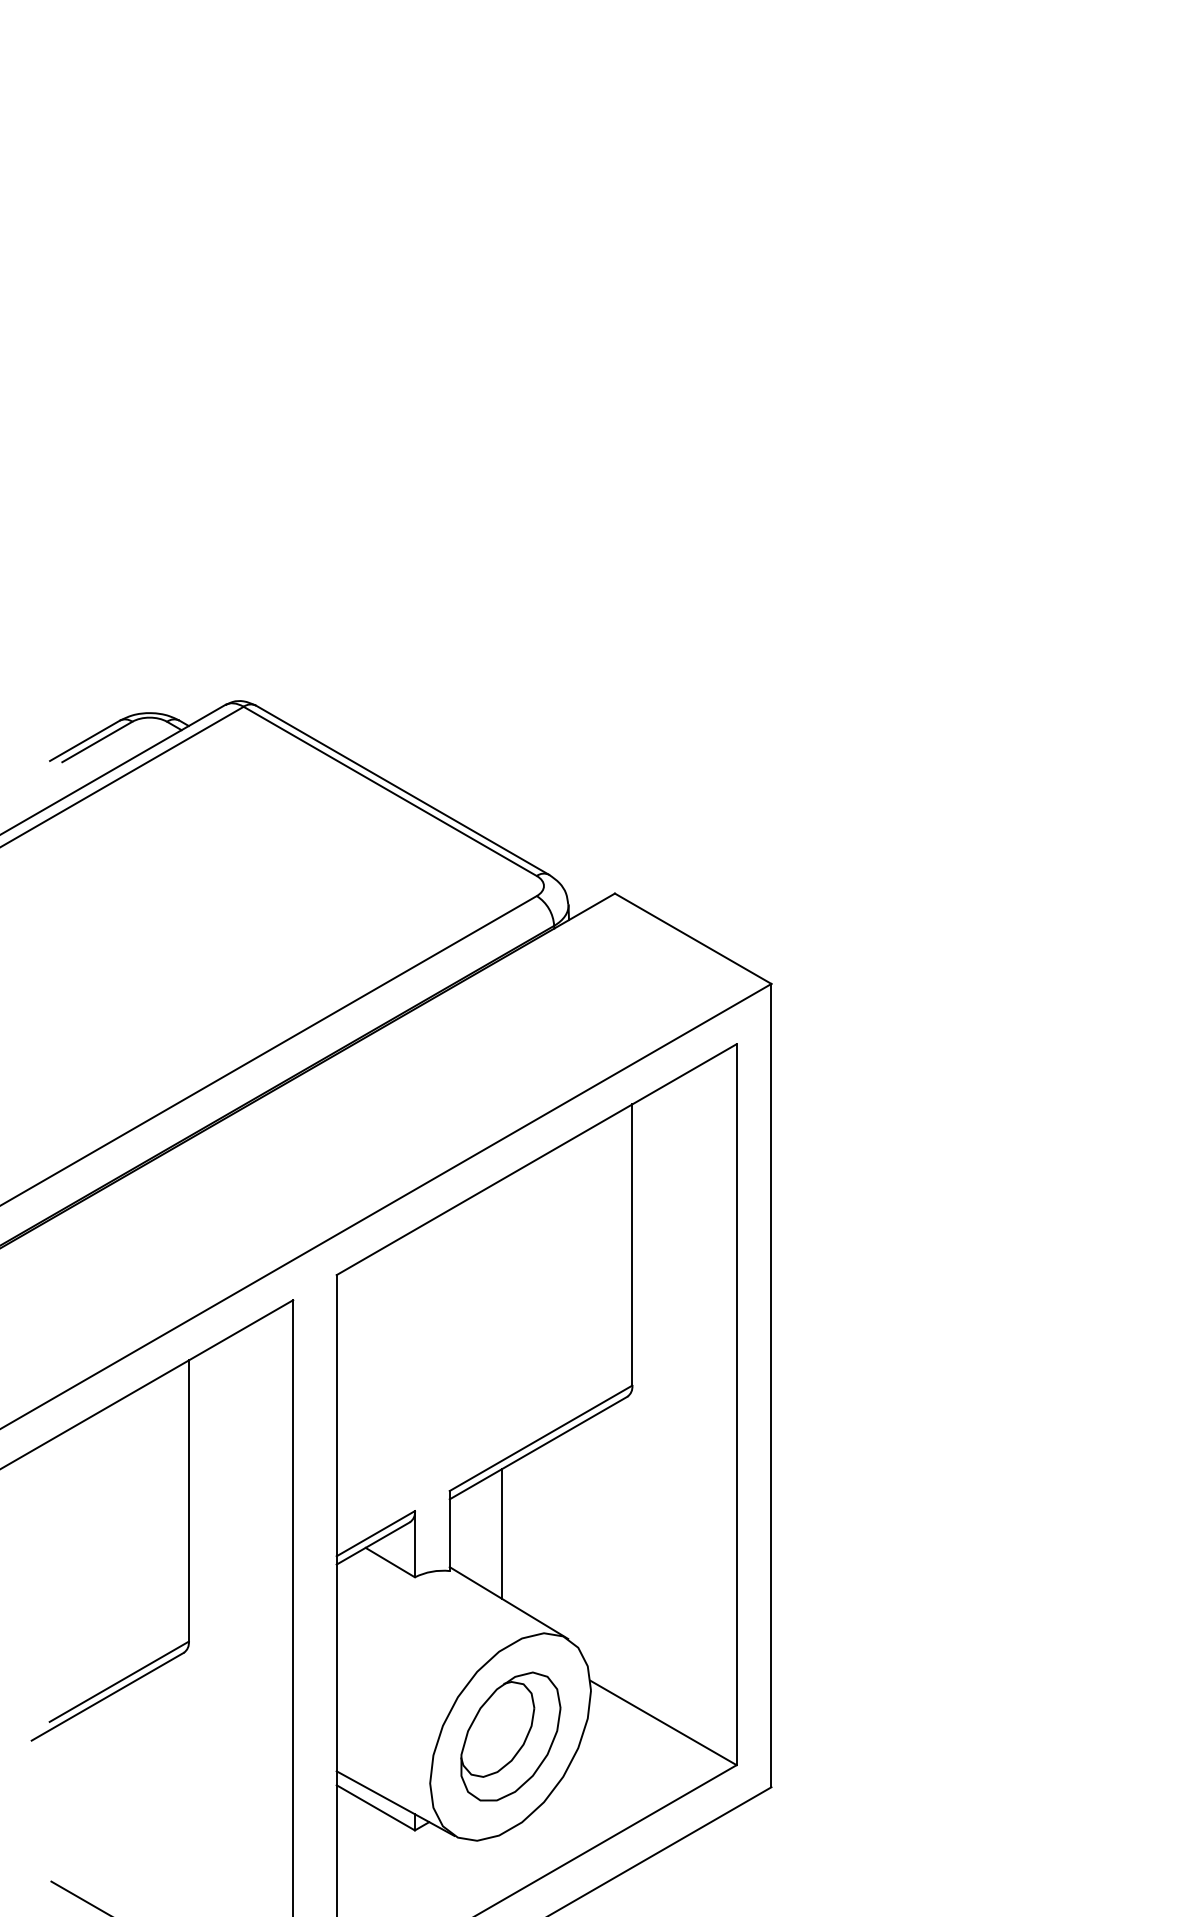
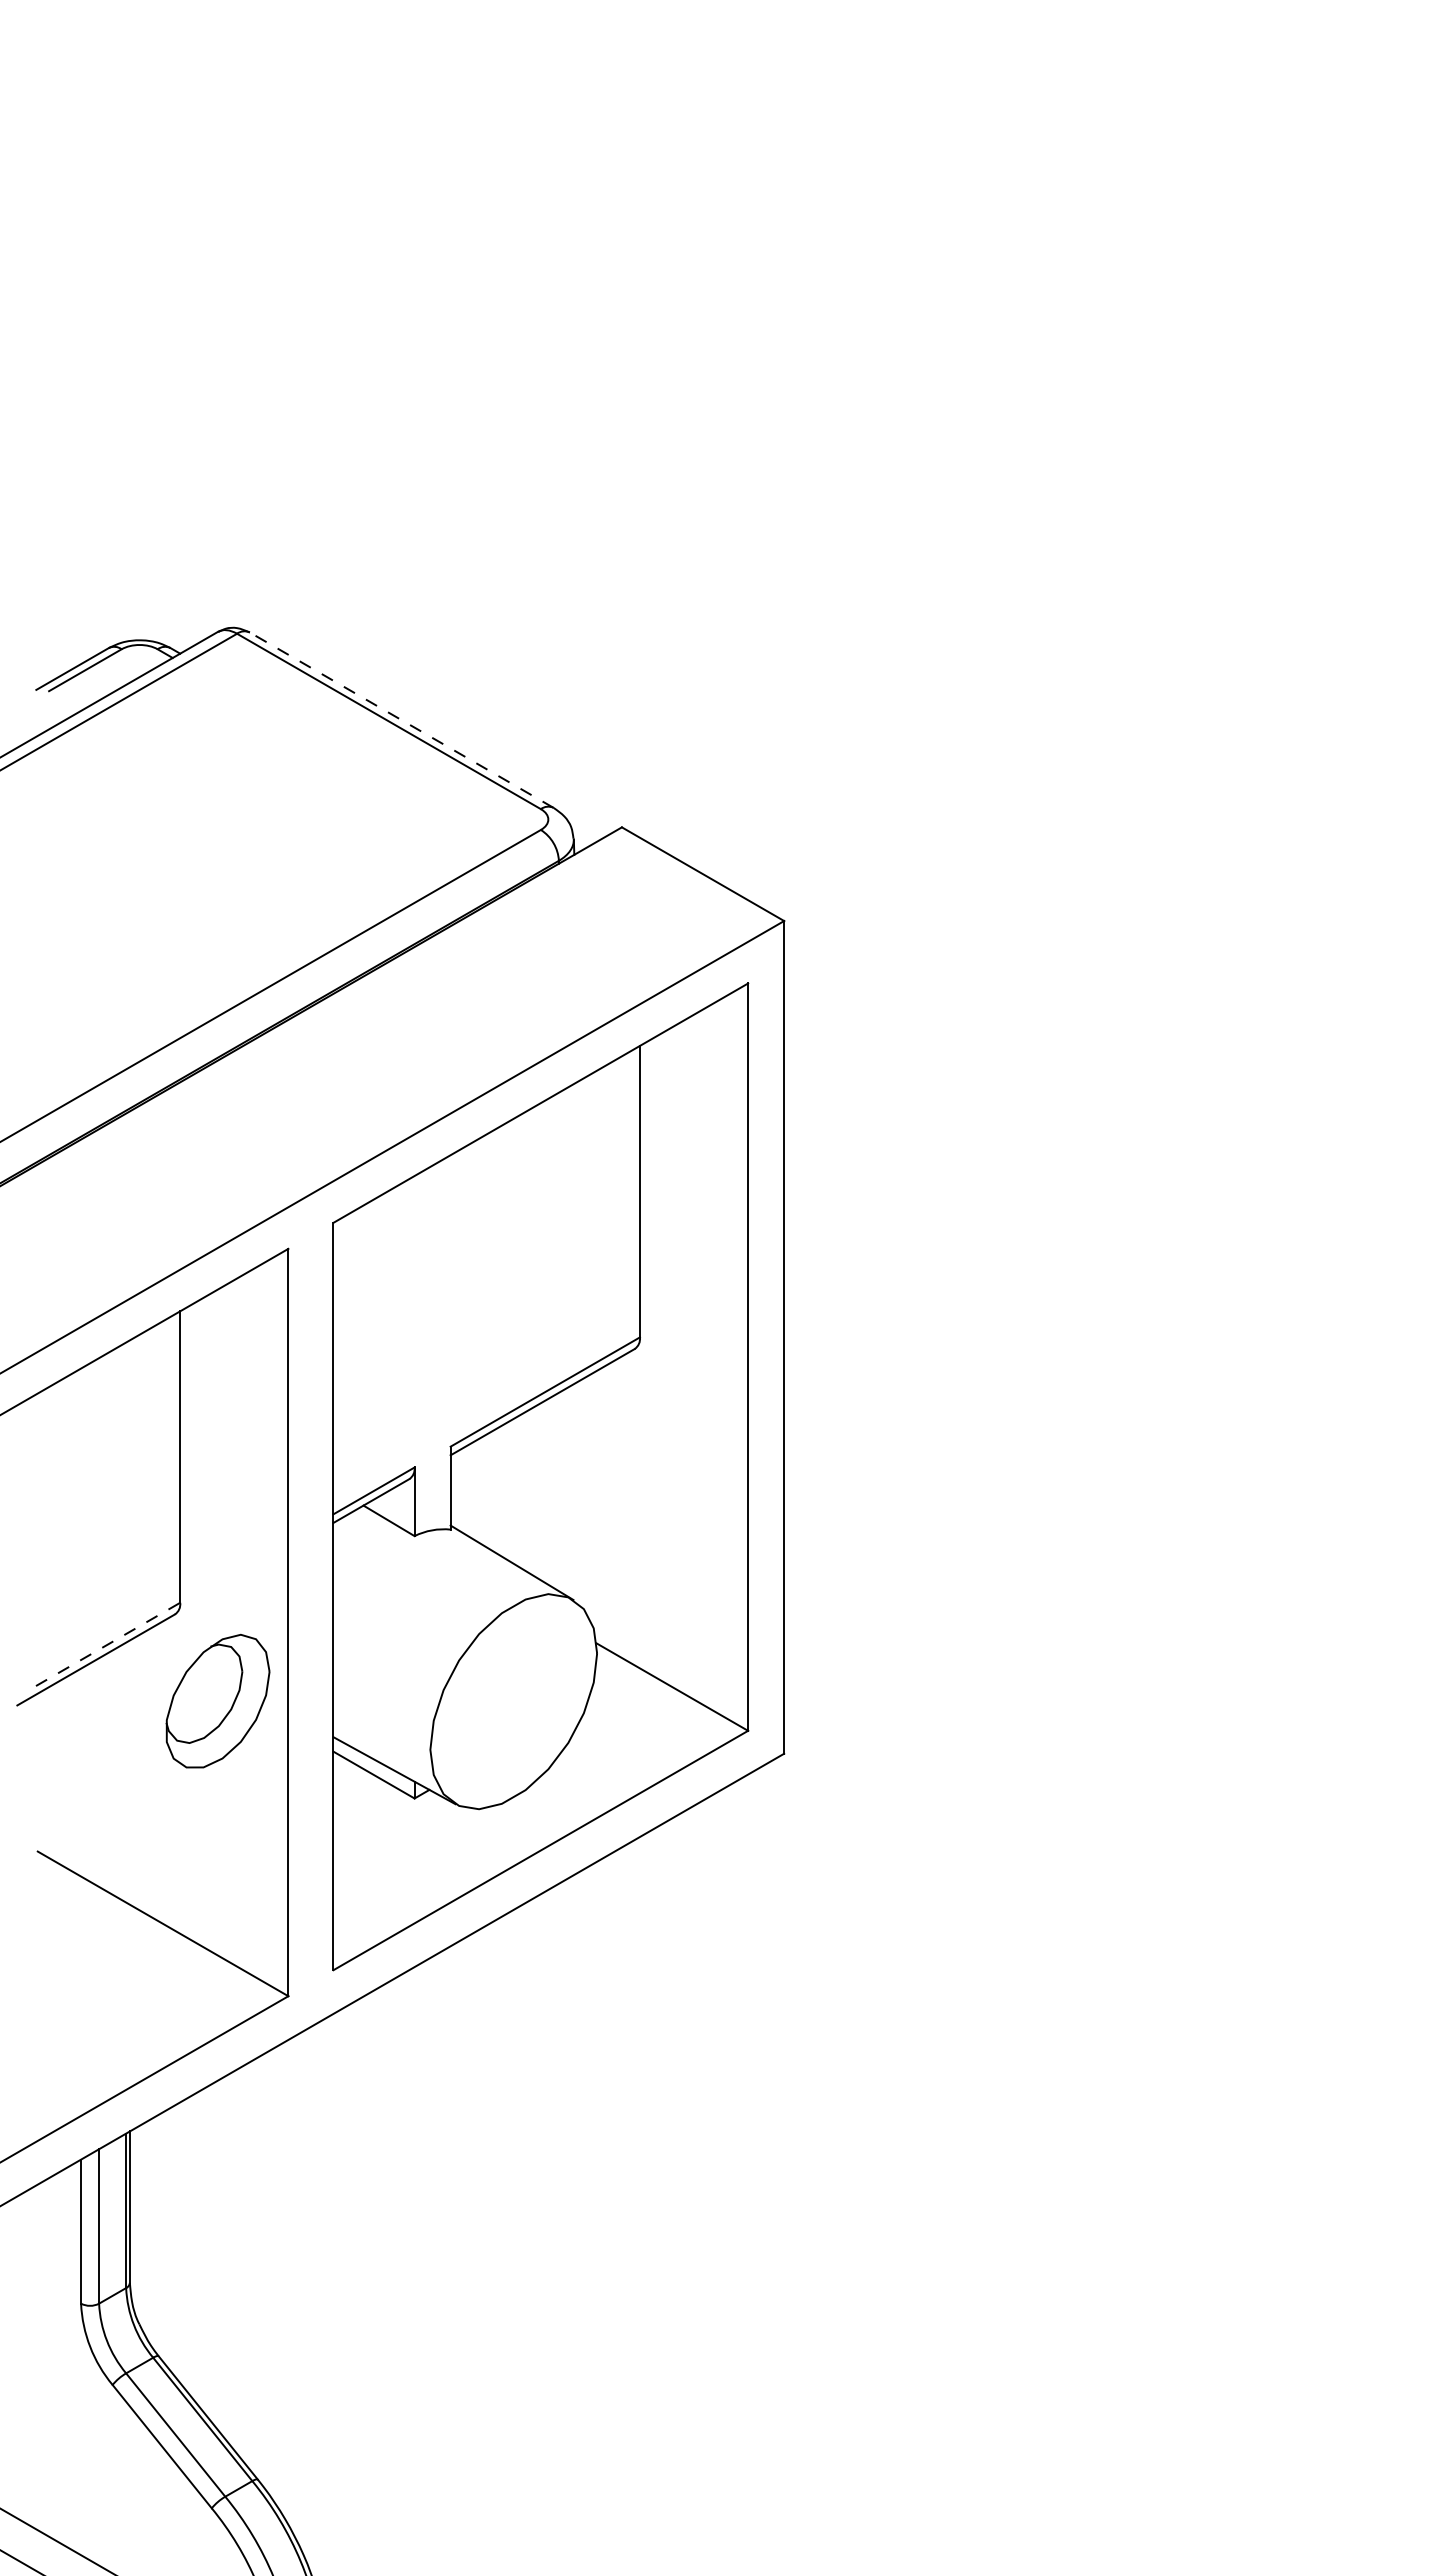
line: (402, 789) -> (401, 719), solid -> dashed
line: (501, 1534) -> (504, 1491), removed
line: (119, 1681) -> (108, 1644), solid -> dashed
part: (510, 1735) -> (217, 1700), moved

